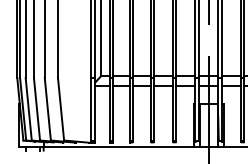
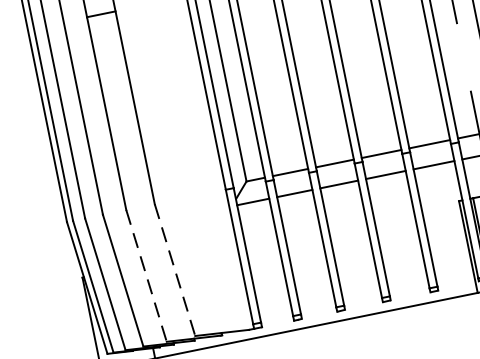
line: (47, 109) -> (145, 276), solid -> dashed
line: (61, 109) -> (176, 270), solid -> dashed

